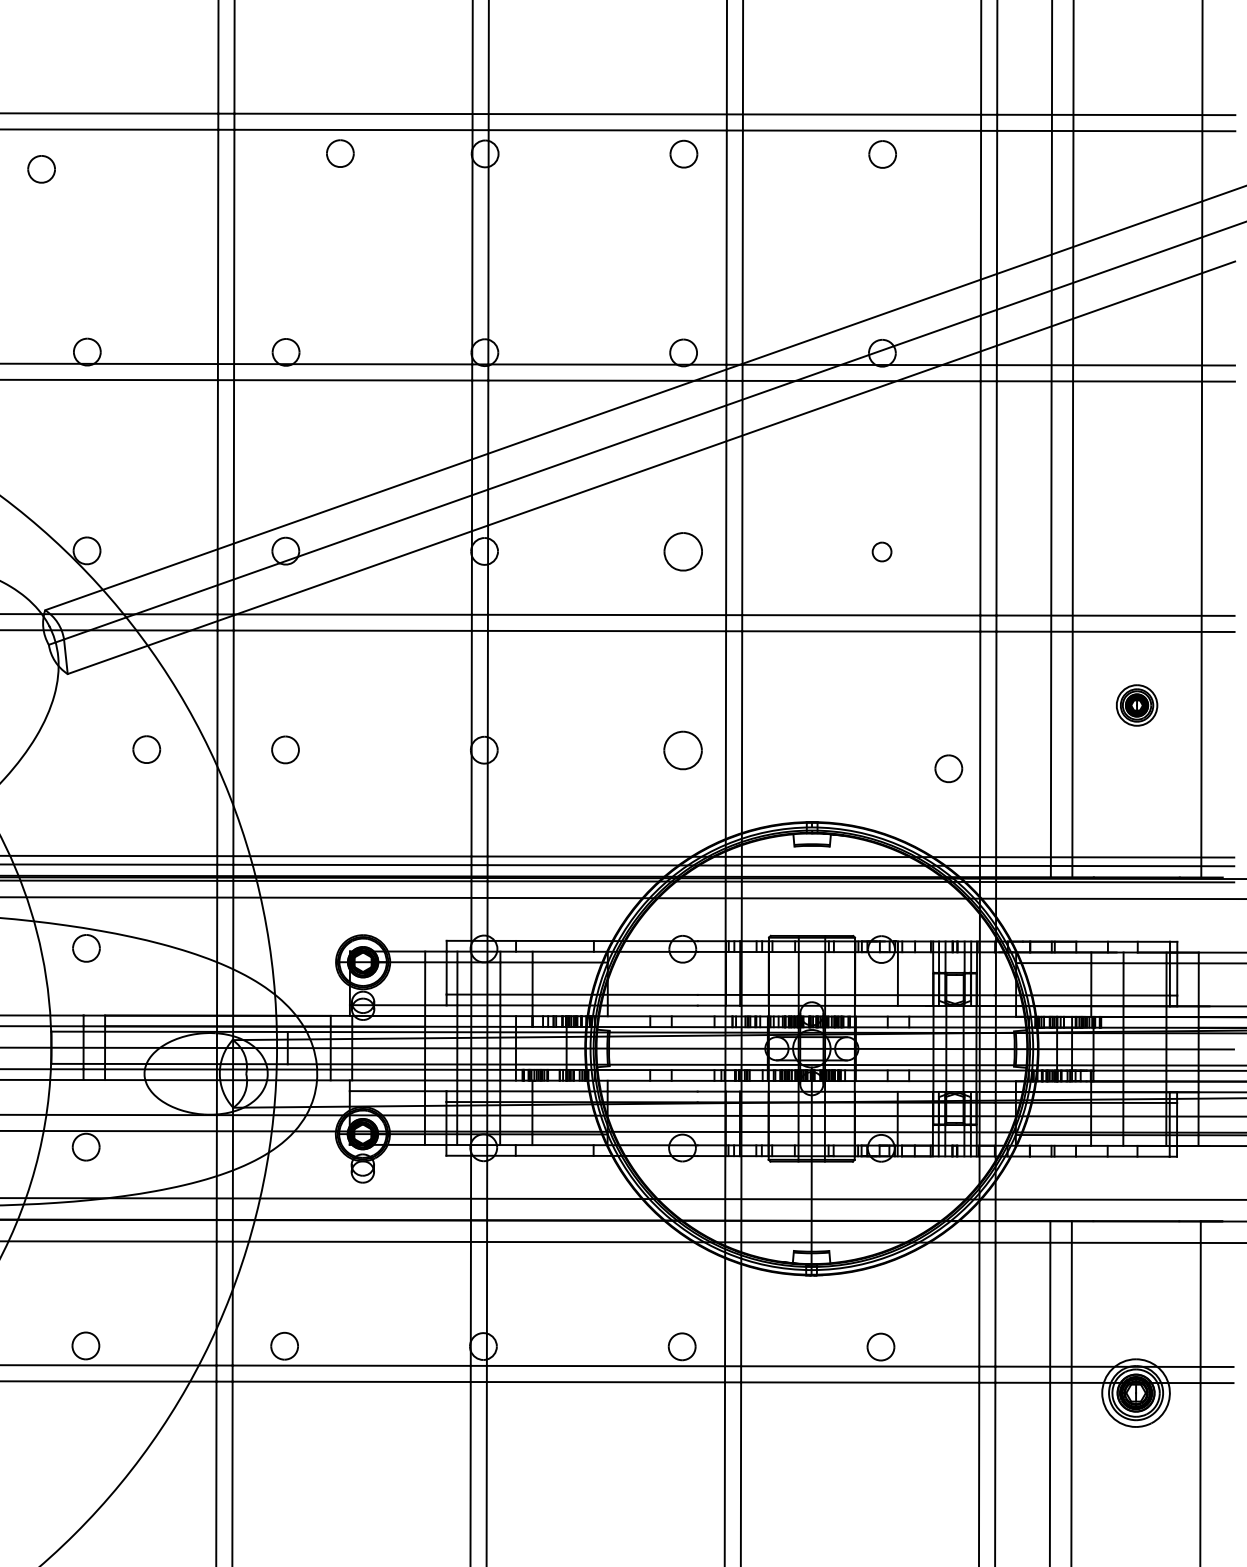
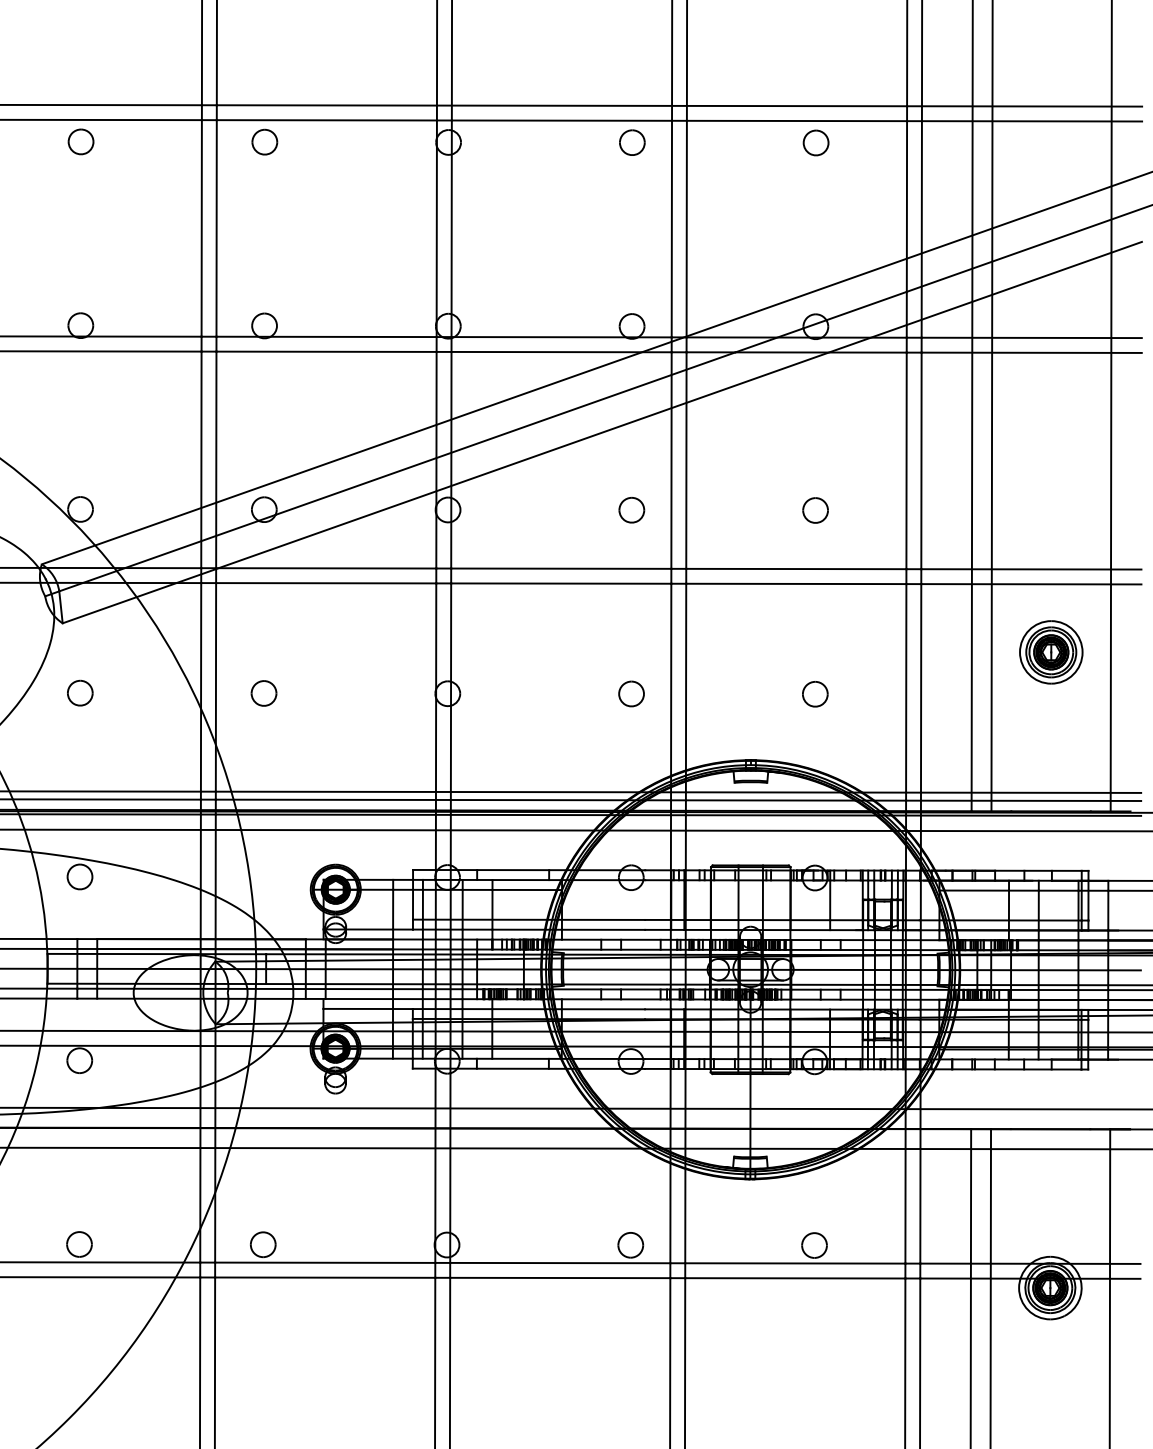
part: (340, 153) -> (264, 142), moved
part: (41, 169) -> (80, 142), moved
part: (683, 551) -> (631, 510), size x0.71
part: (881, 551) -> (815, 510), size x1.43
part: (1136, 705) -> (1050, 652), size x1.67
part: (146, 749) -> (80, 693), moved
part: (682, 750) -> (631, 693), size x0.71
part: (948, 768) -> (815, 693), moved

